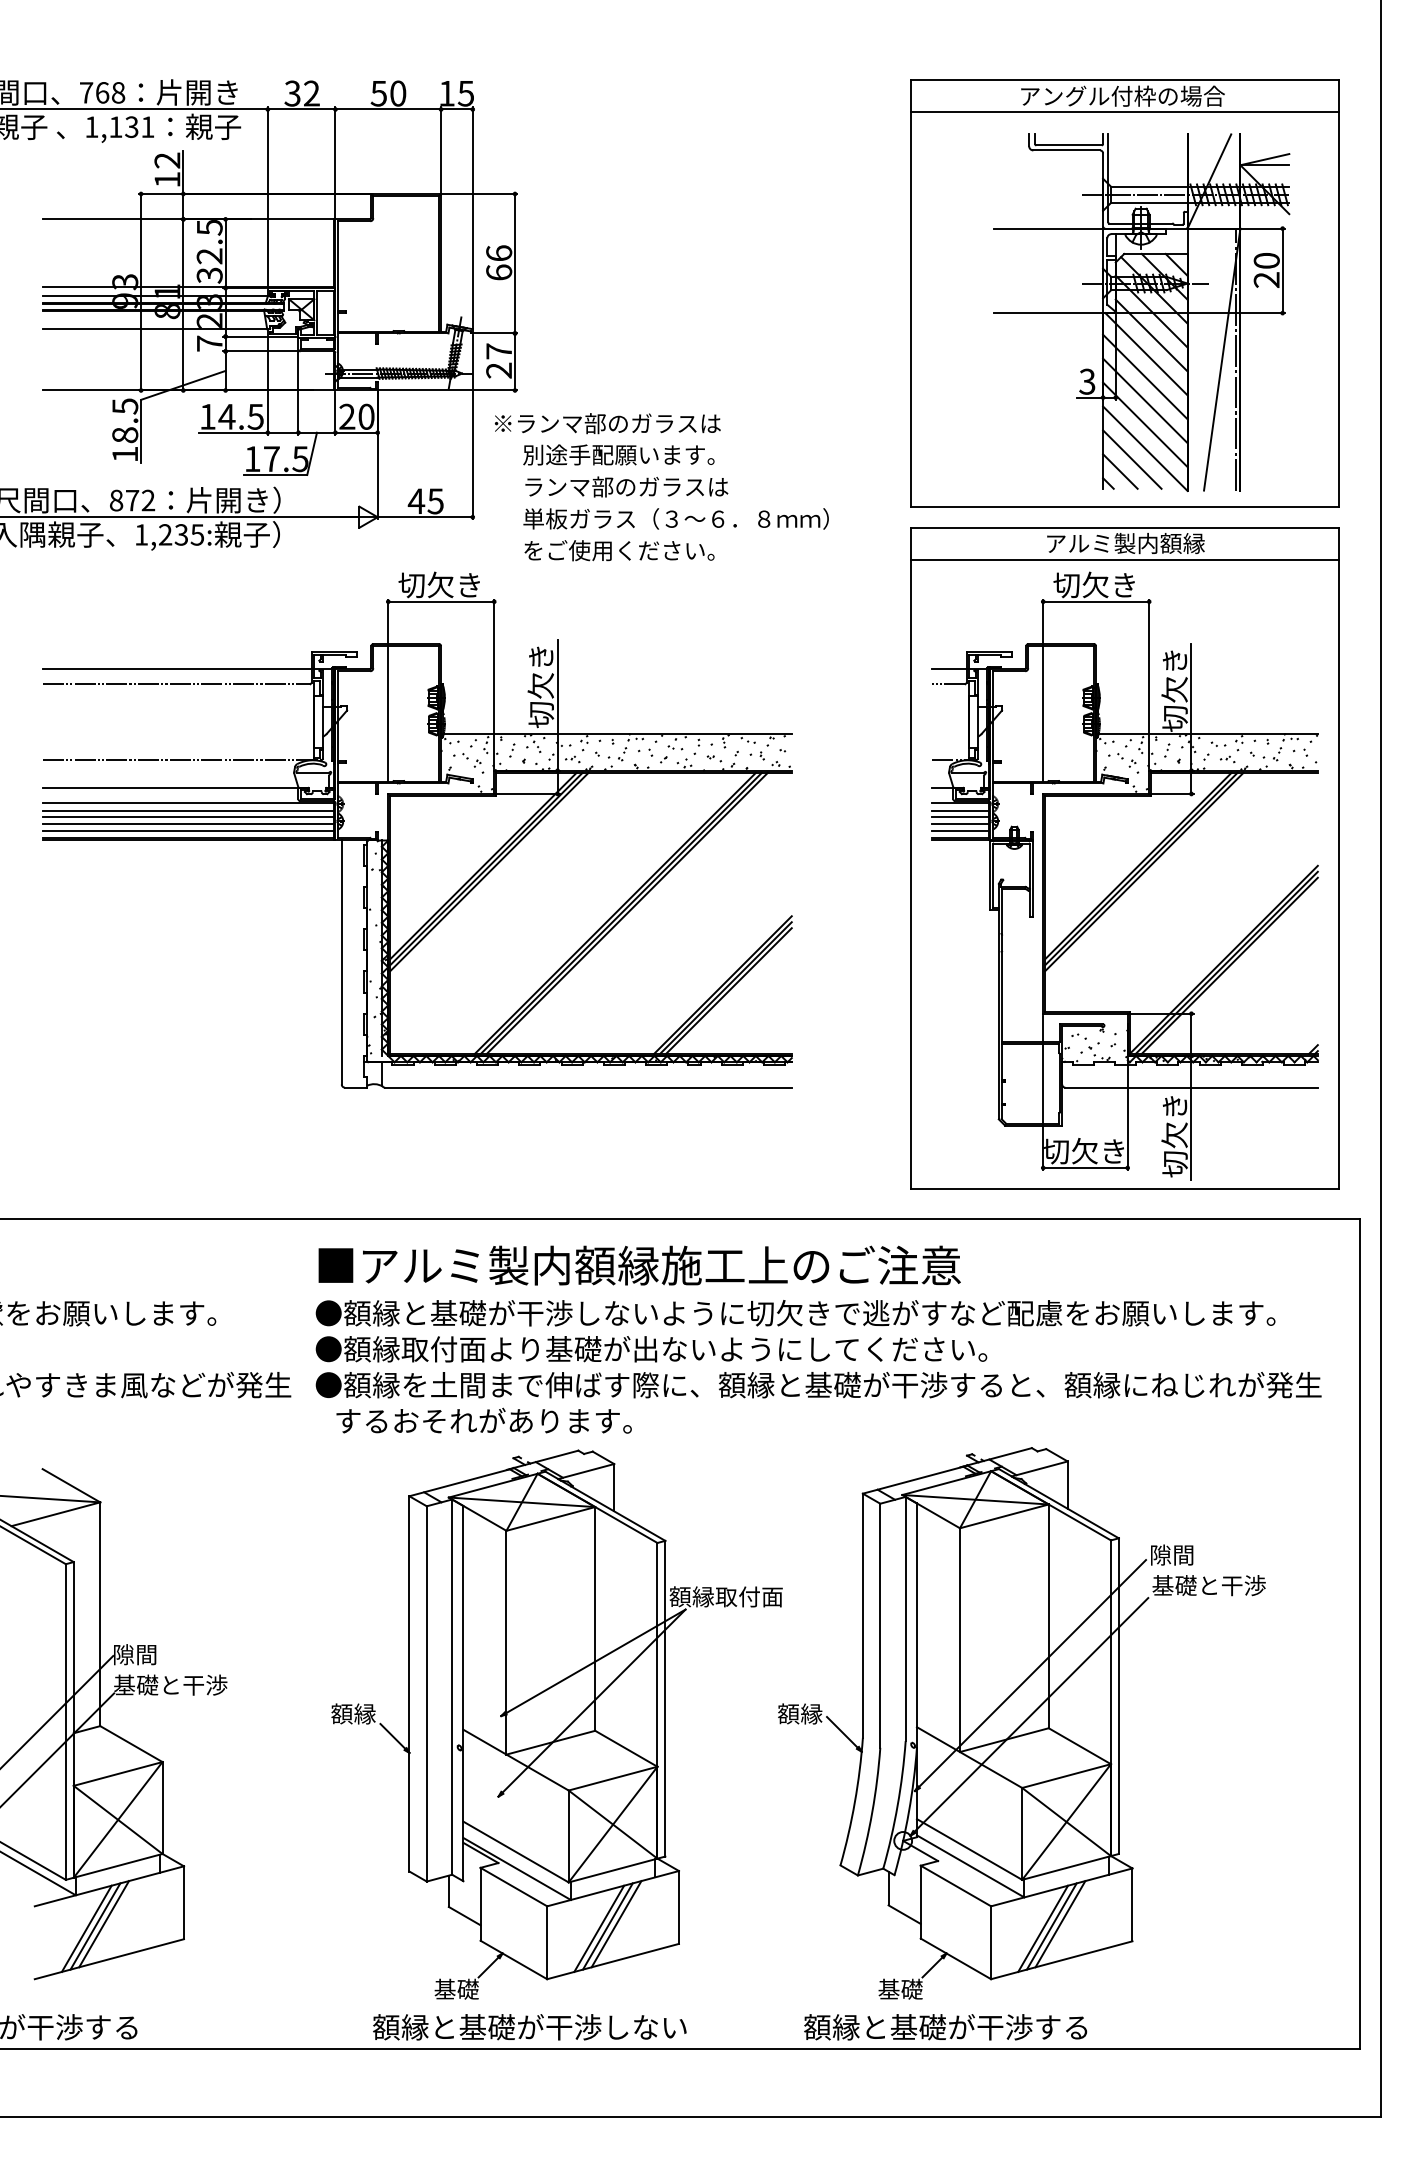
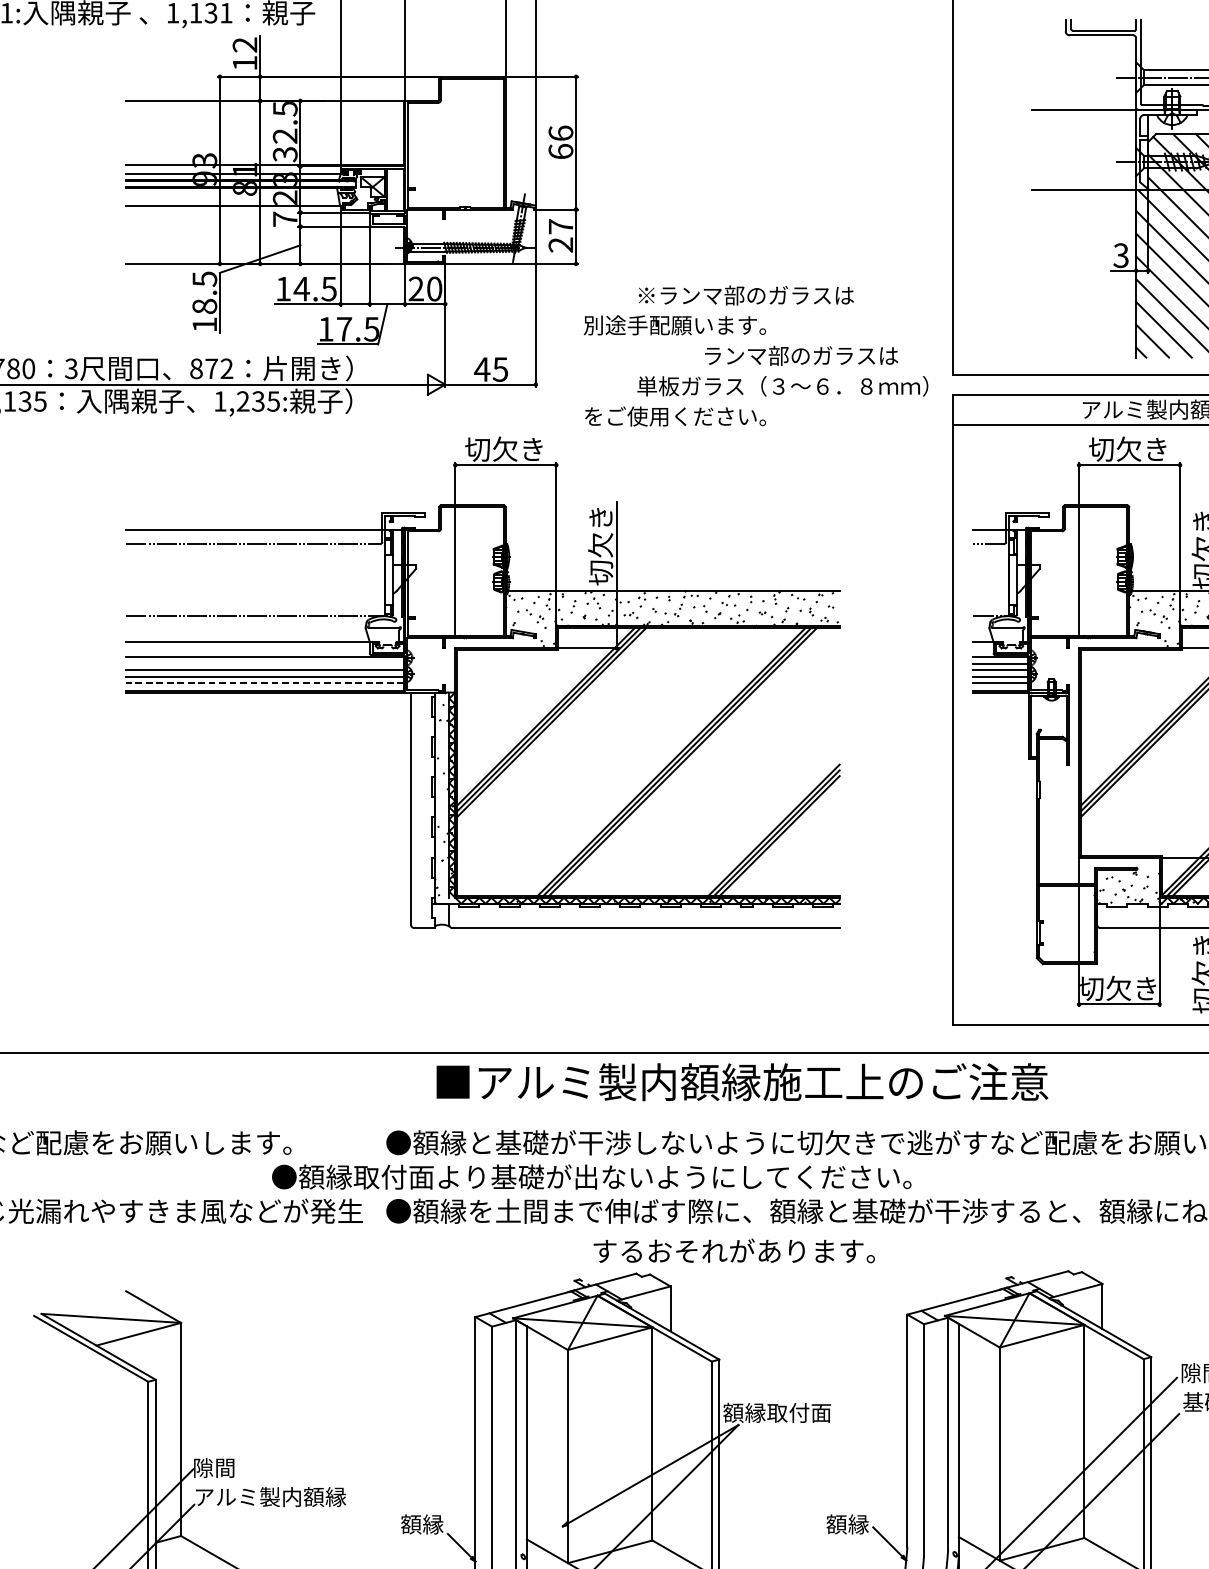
text: (607, 423) -> (746, 295), moved
text: (626, 486) -> (801, 355), moved
text: (675, 518) -> (782, 385), moved
line: (188, 810) -> (265, 663), removed
line: (188, 830) -> (265, 683), solid -> dashed
text: (639, 1265) -> (742, 1082), moved
text: (651, 1349) -> (591, 1177), moved
text: (483, 1420) -> (733, 1250), moved
text: (193, 1684) -> (269, 1496), 基礎と干渉 -> アルミ製内額縁

